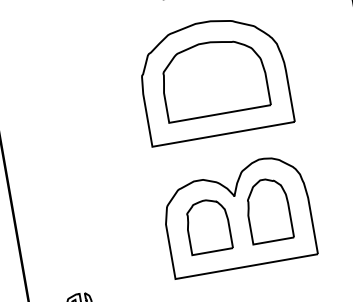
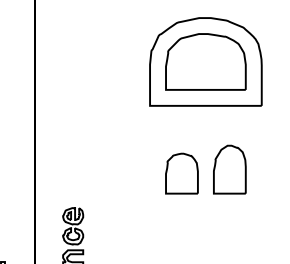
part: (237, 215) -> (205, 169), removed

